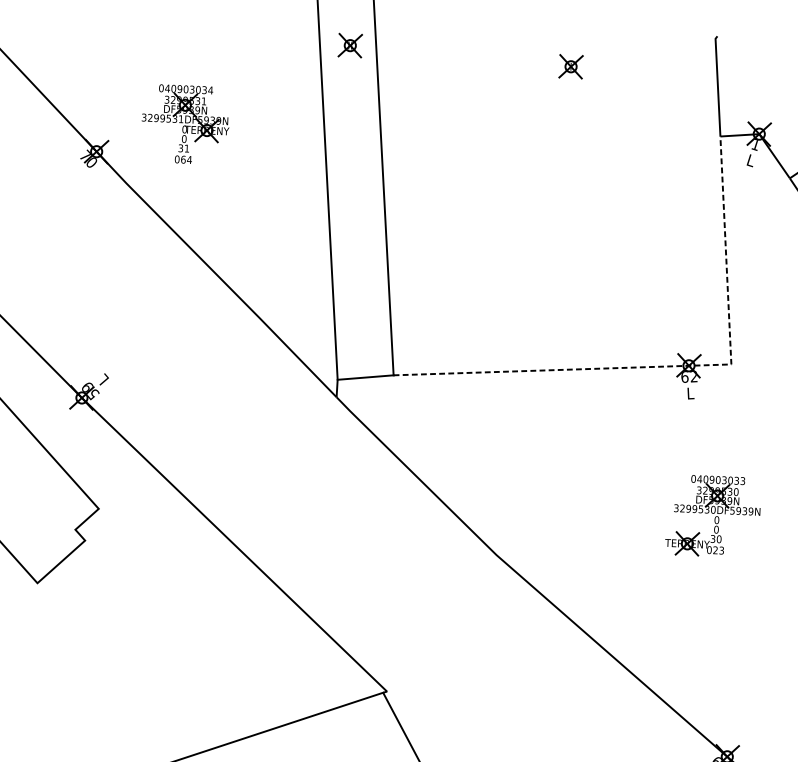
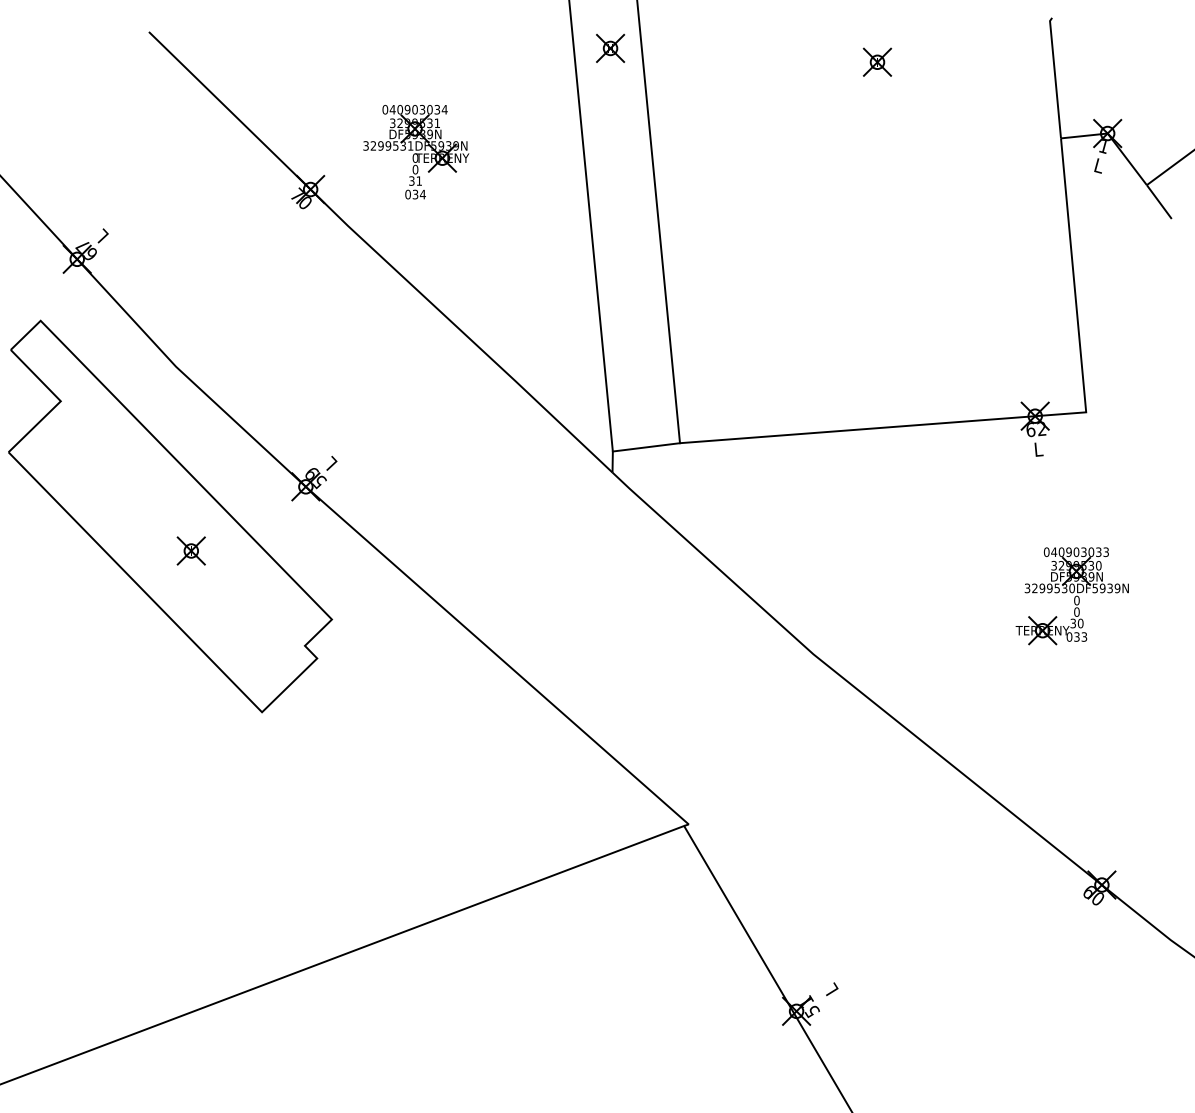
text: (183, 159) -> (415, 194), 064 -> 034
line: (677, 366) -> (1021, 417), dashed -> solid
text: (715, 549) -> (1076, 636), 023 -> 033

